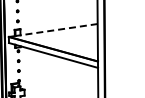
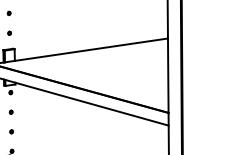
line: (59, 29) -> (92, 49), dashed -> solid

